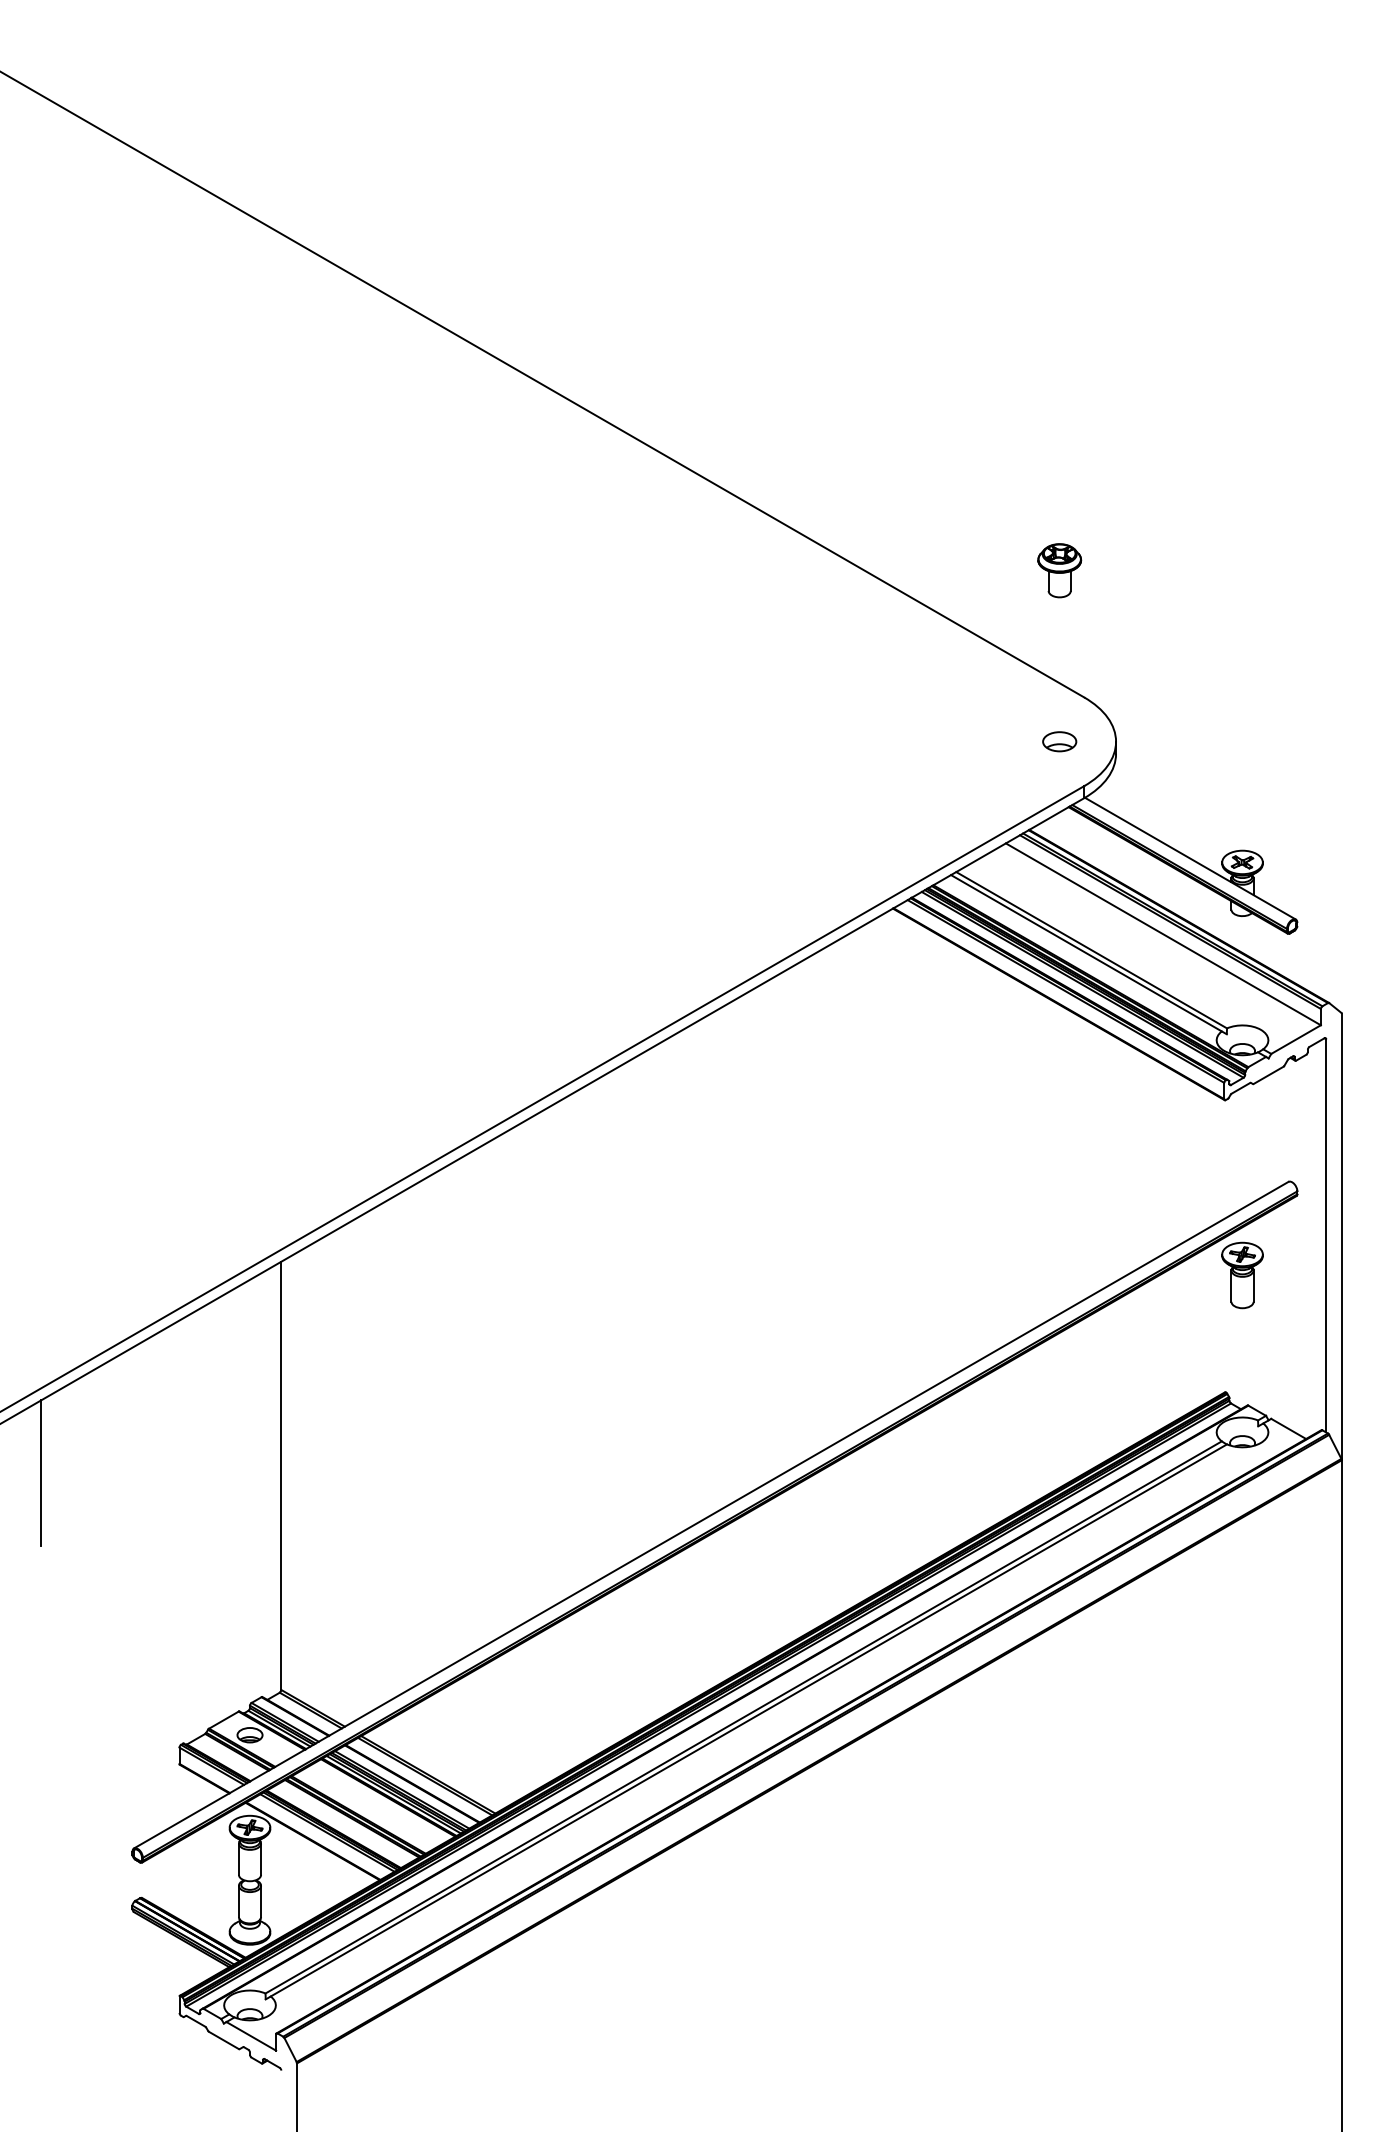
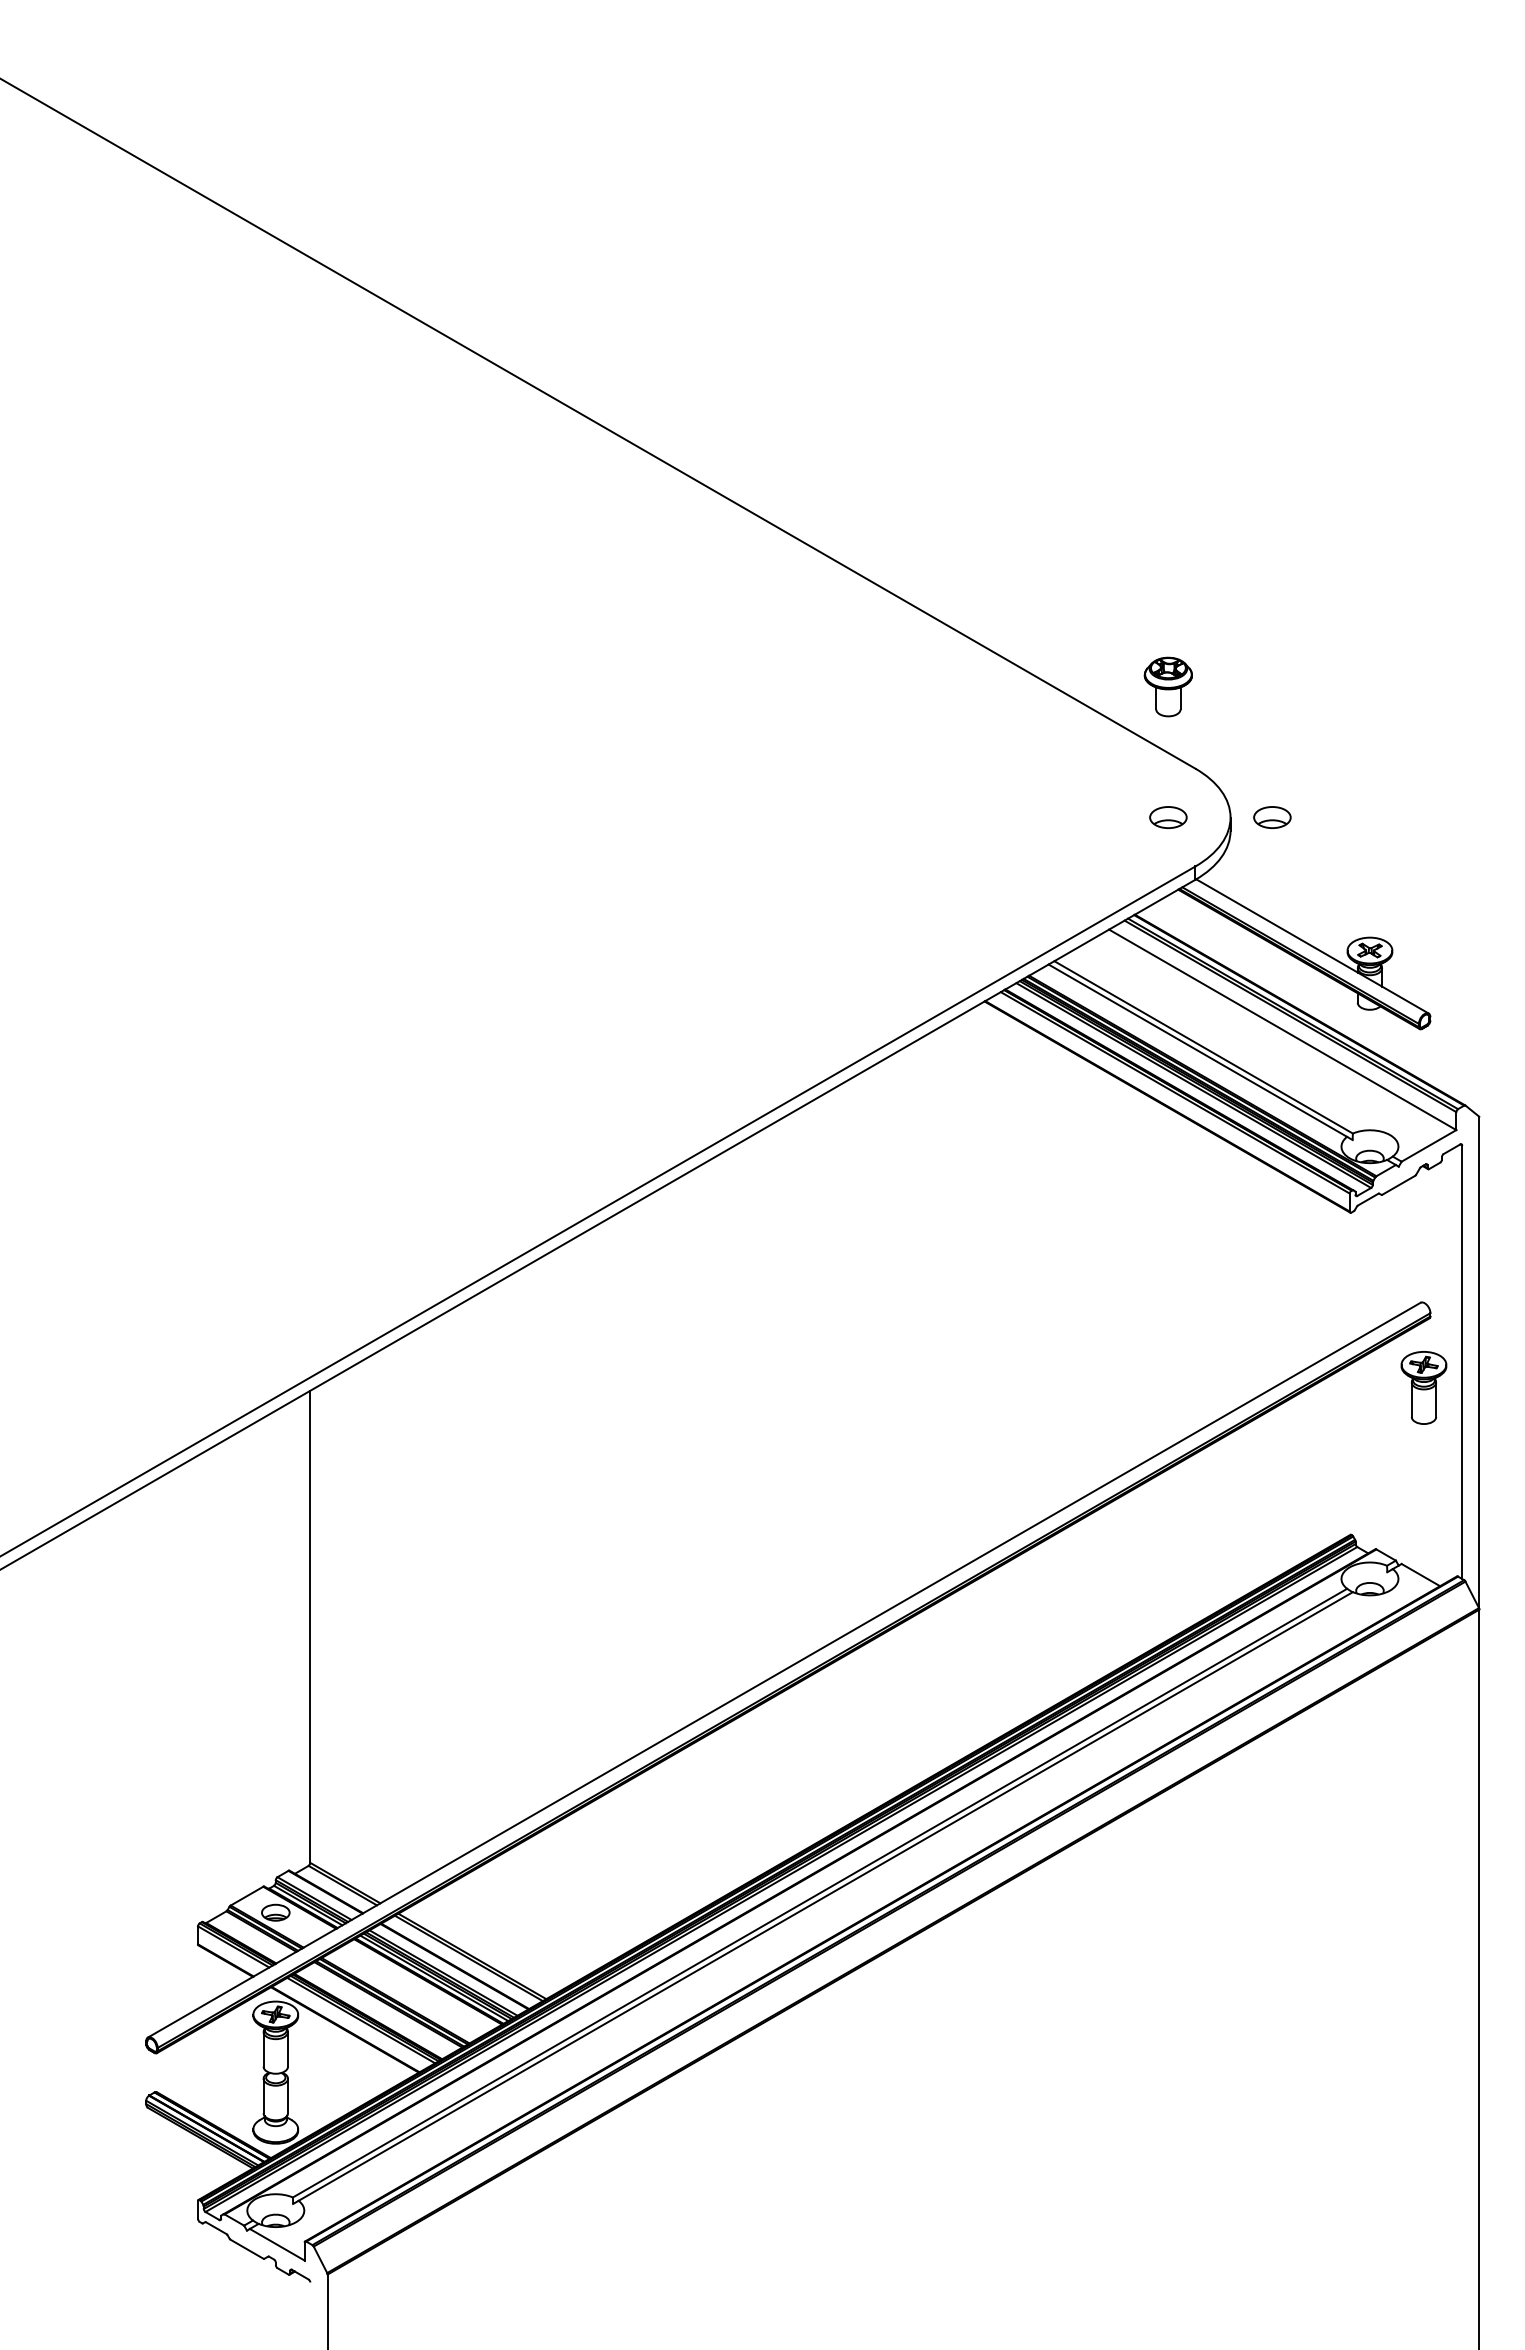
part: (1058, 570) -> (1167, 686), moved
part: (1154, 741) -> (1272, 817), added
part: (1242, 1275) -> (1423, 1387), moved
line: (41, 1472) -> (45, 1623), removed

